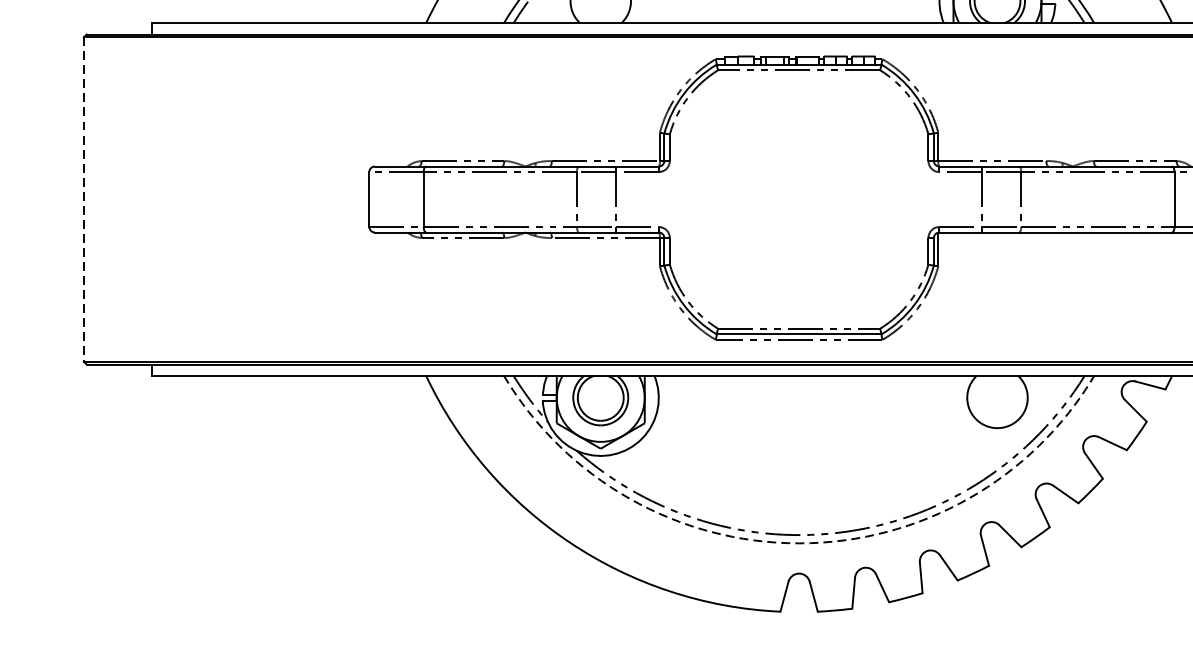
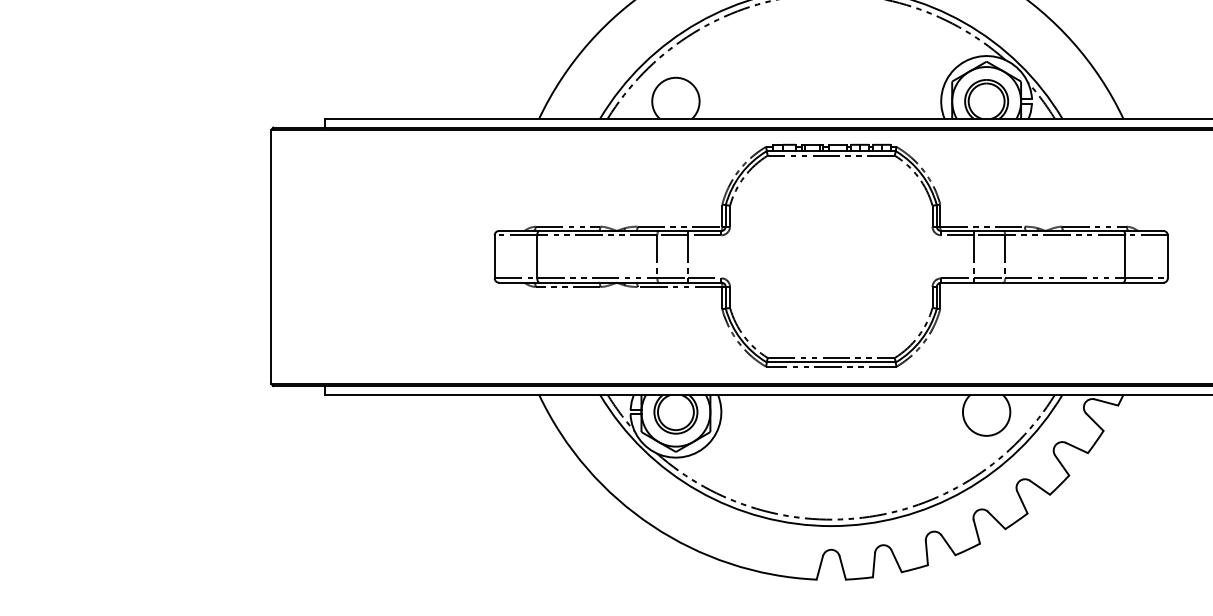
line: (84, 200) -> (271, 257), dashed -> solid
arc: (799, 543) -> (831, 526), dashed -> solid

